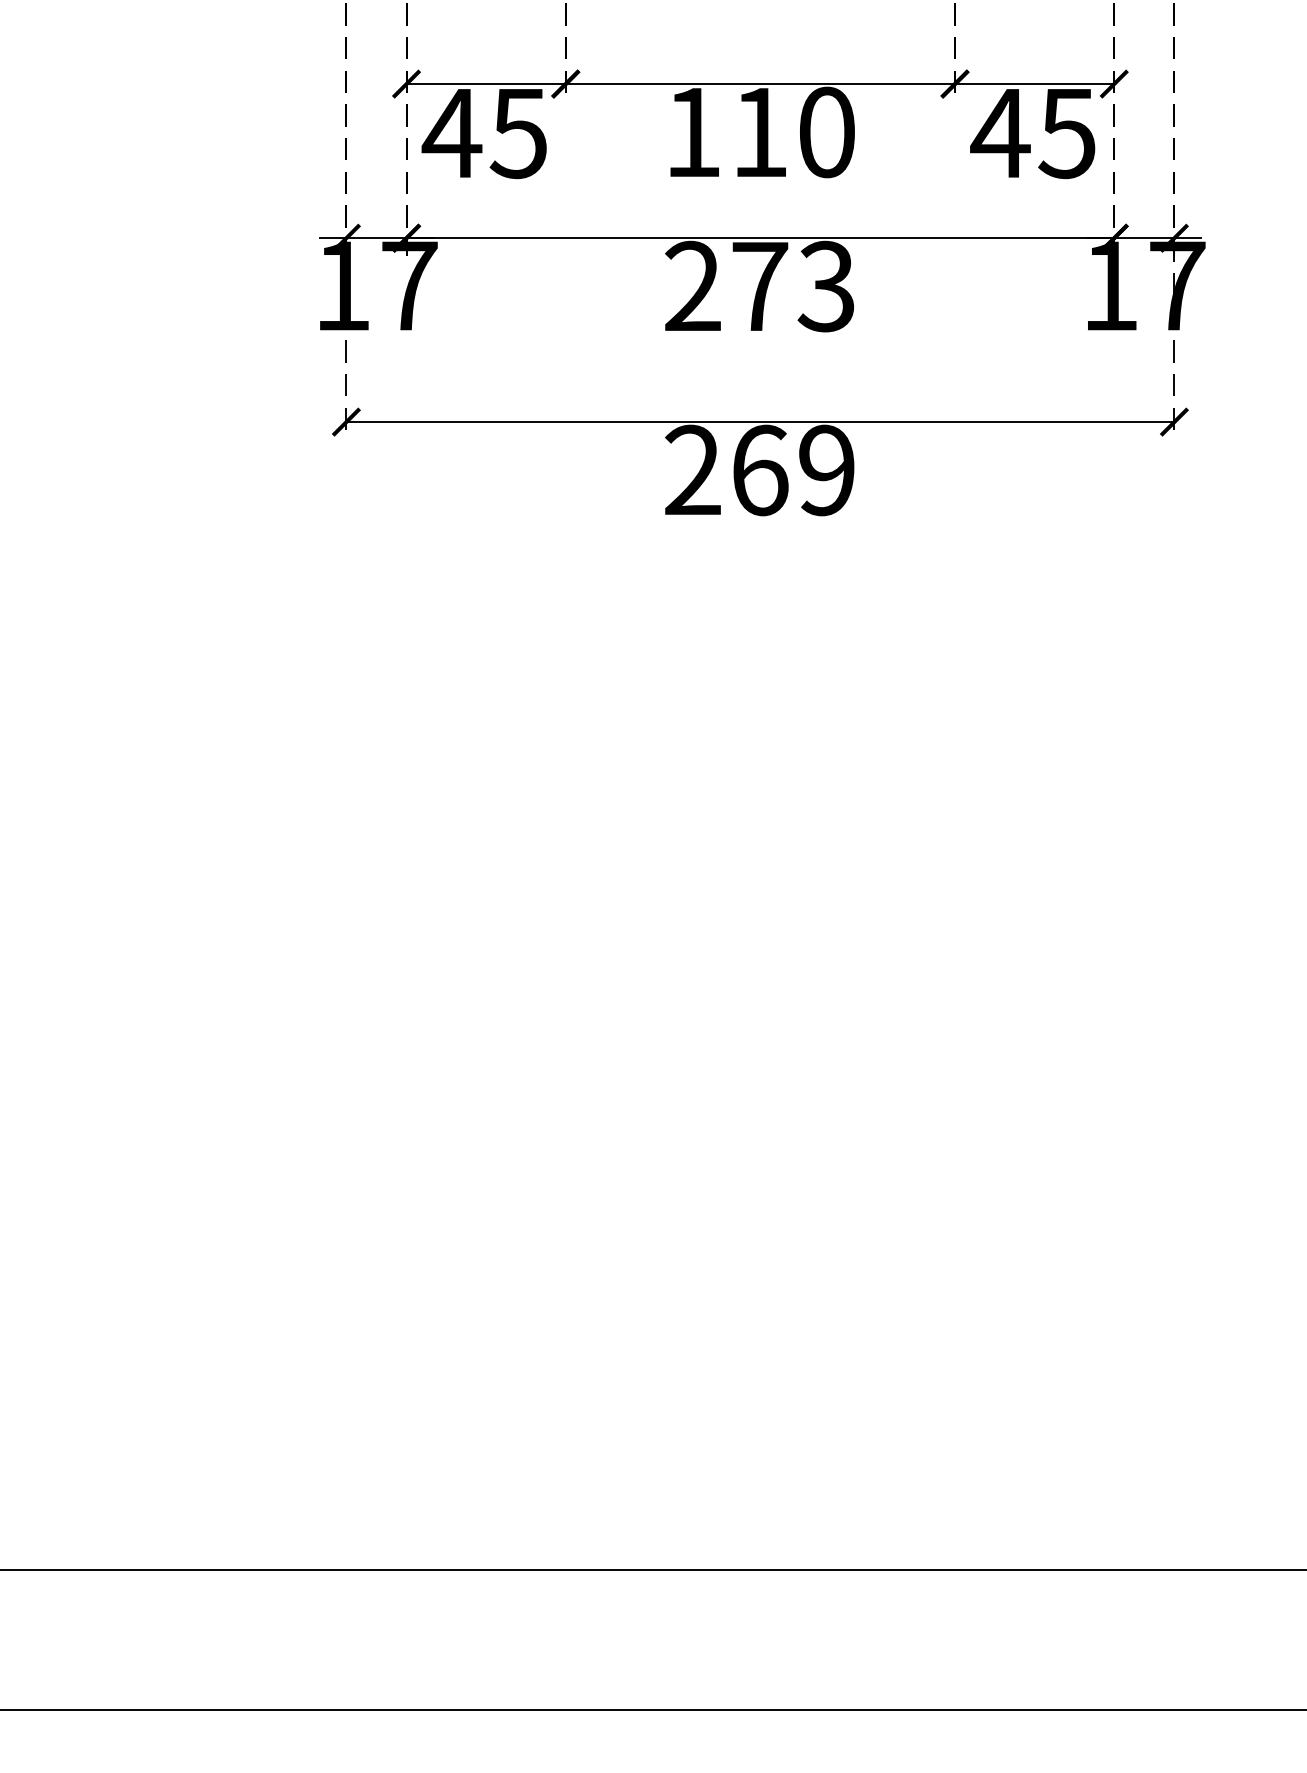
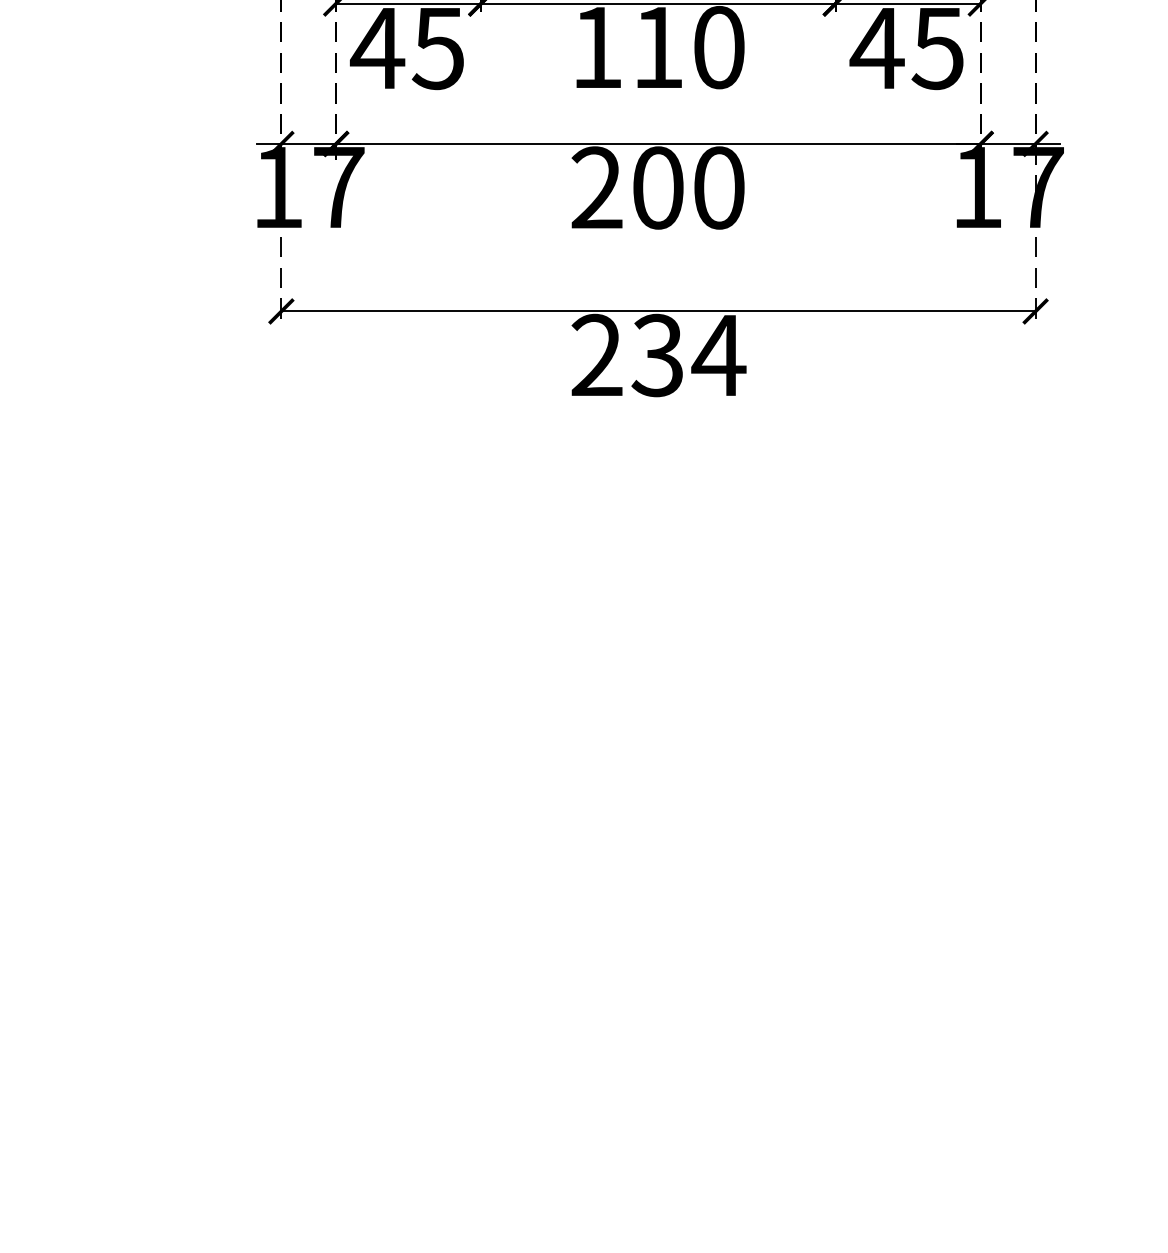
text: (793, 286) -> (688, 187), 273 -> 200
text: (793, 470) -> (688, 355), 269 -> 234

